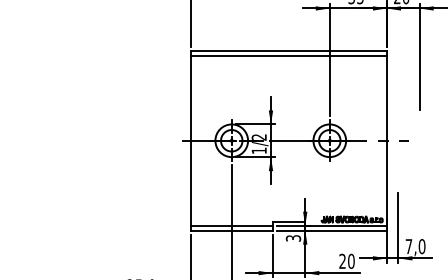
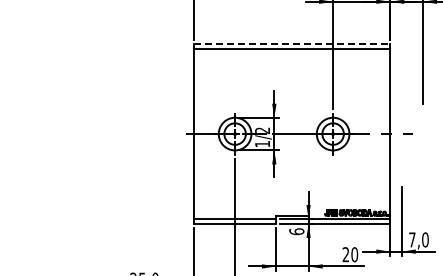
line: (289, 50) -> (292, 43), solid -> dashed
text: (293, 238) -> (296, 231), 3 -> 6

